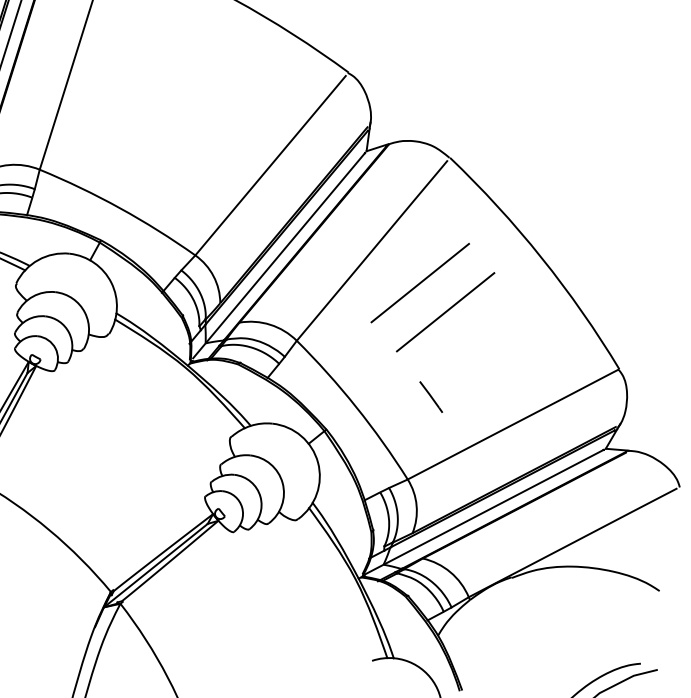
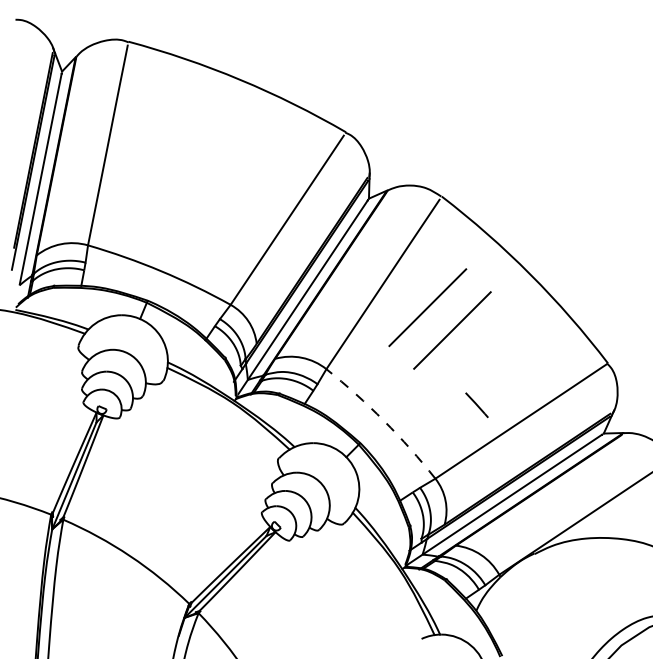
line: (430, 397) -> (476, 405), moved
arc: (356, 406) -> (384, 420), solid -> dashed

